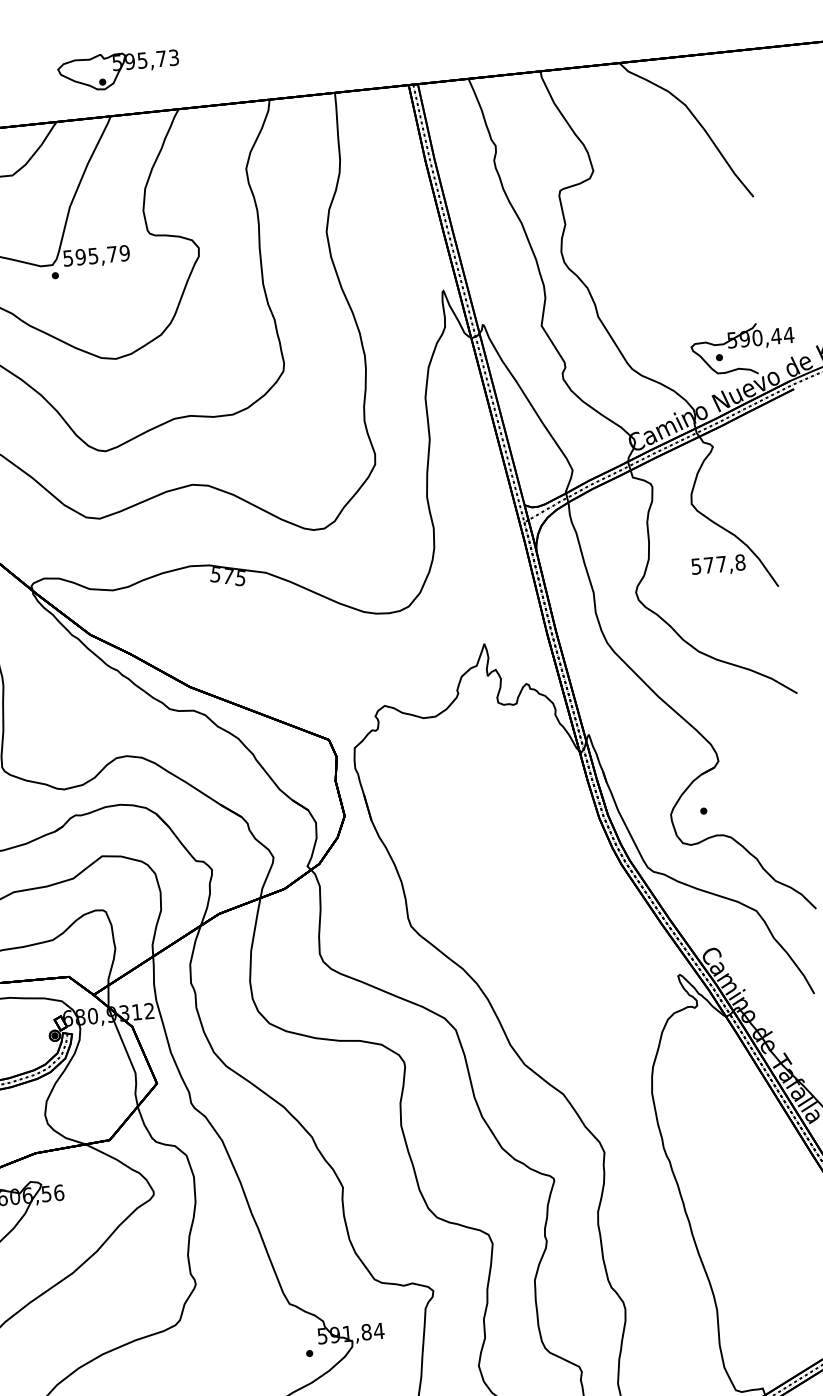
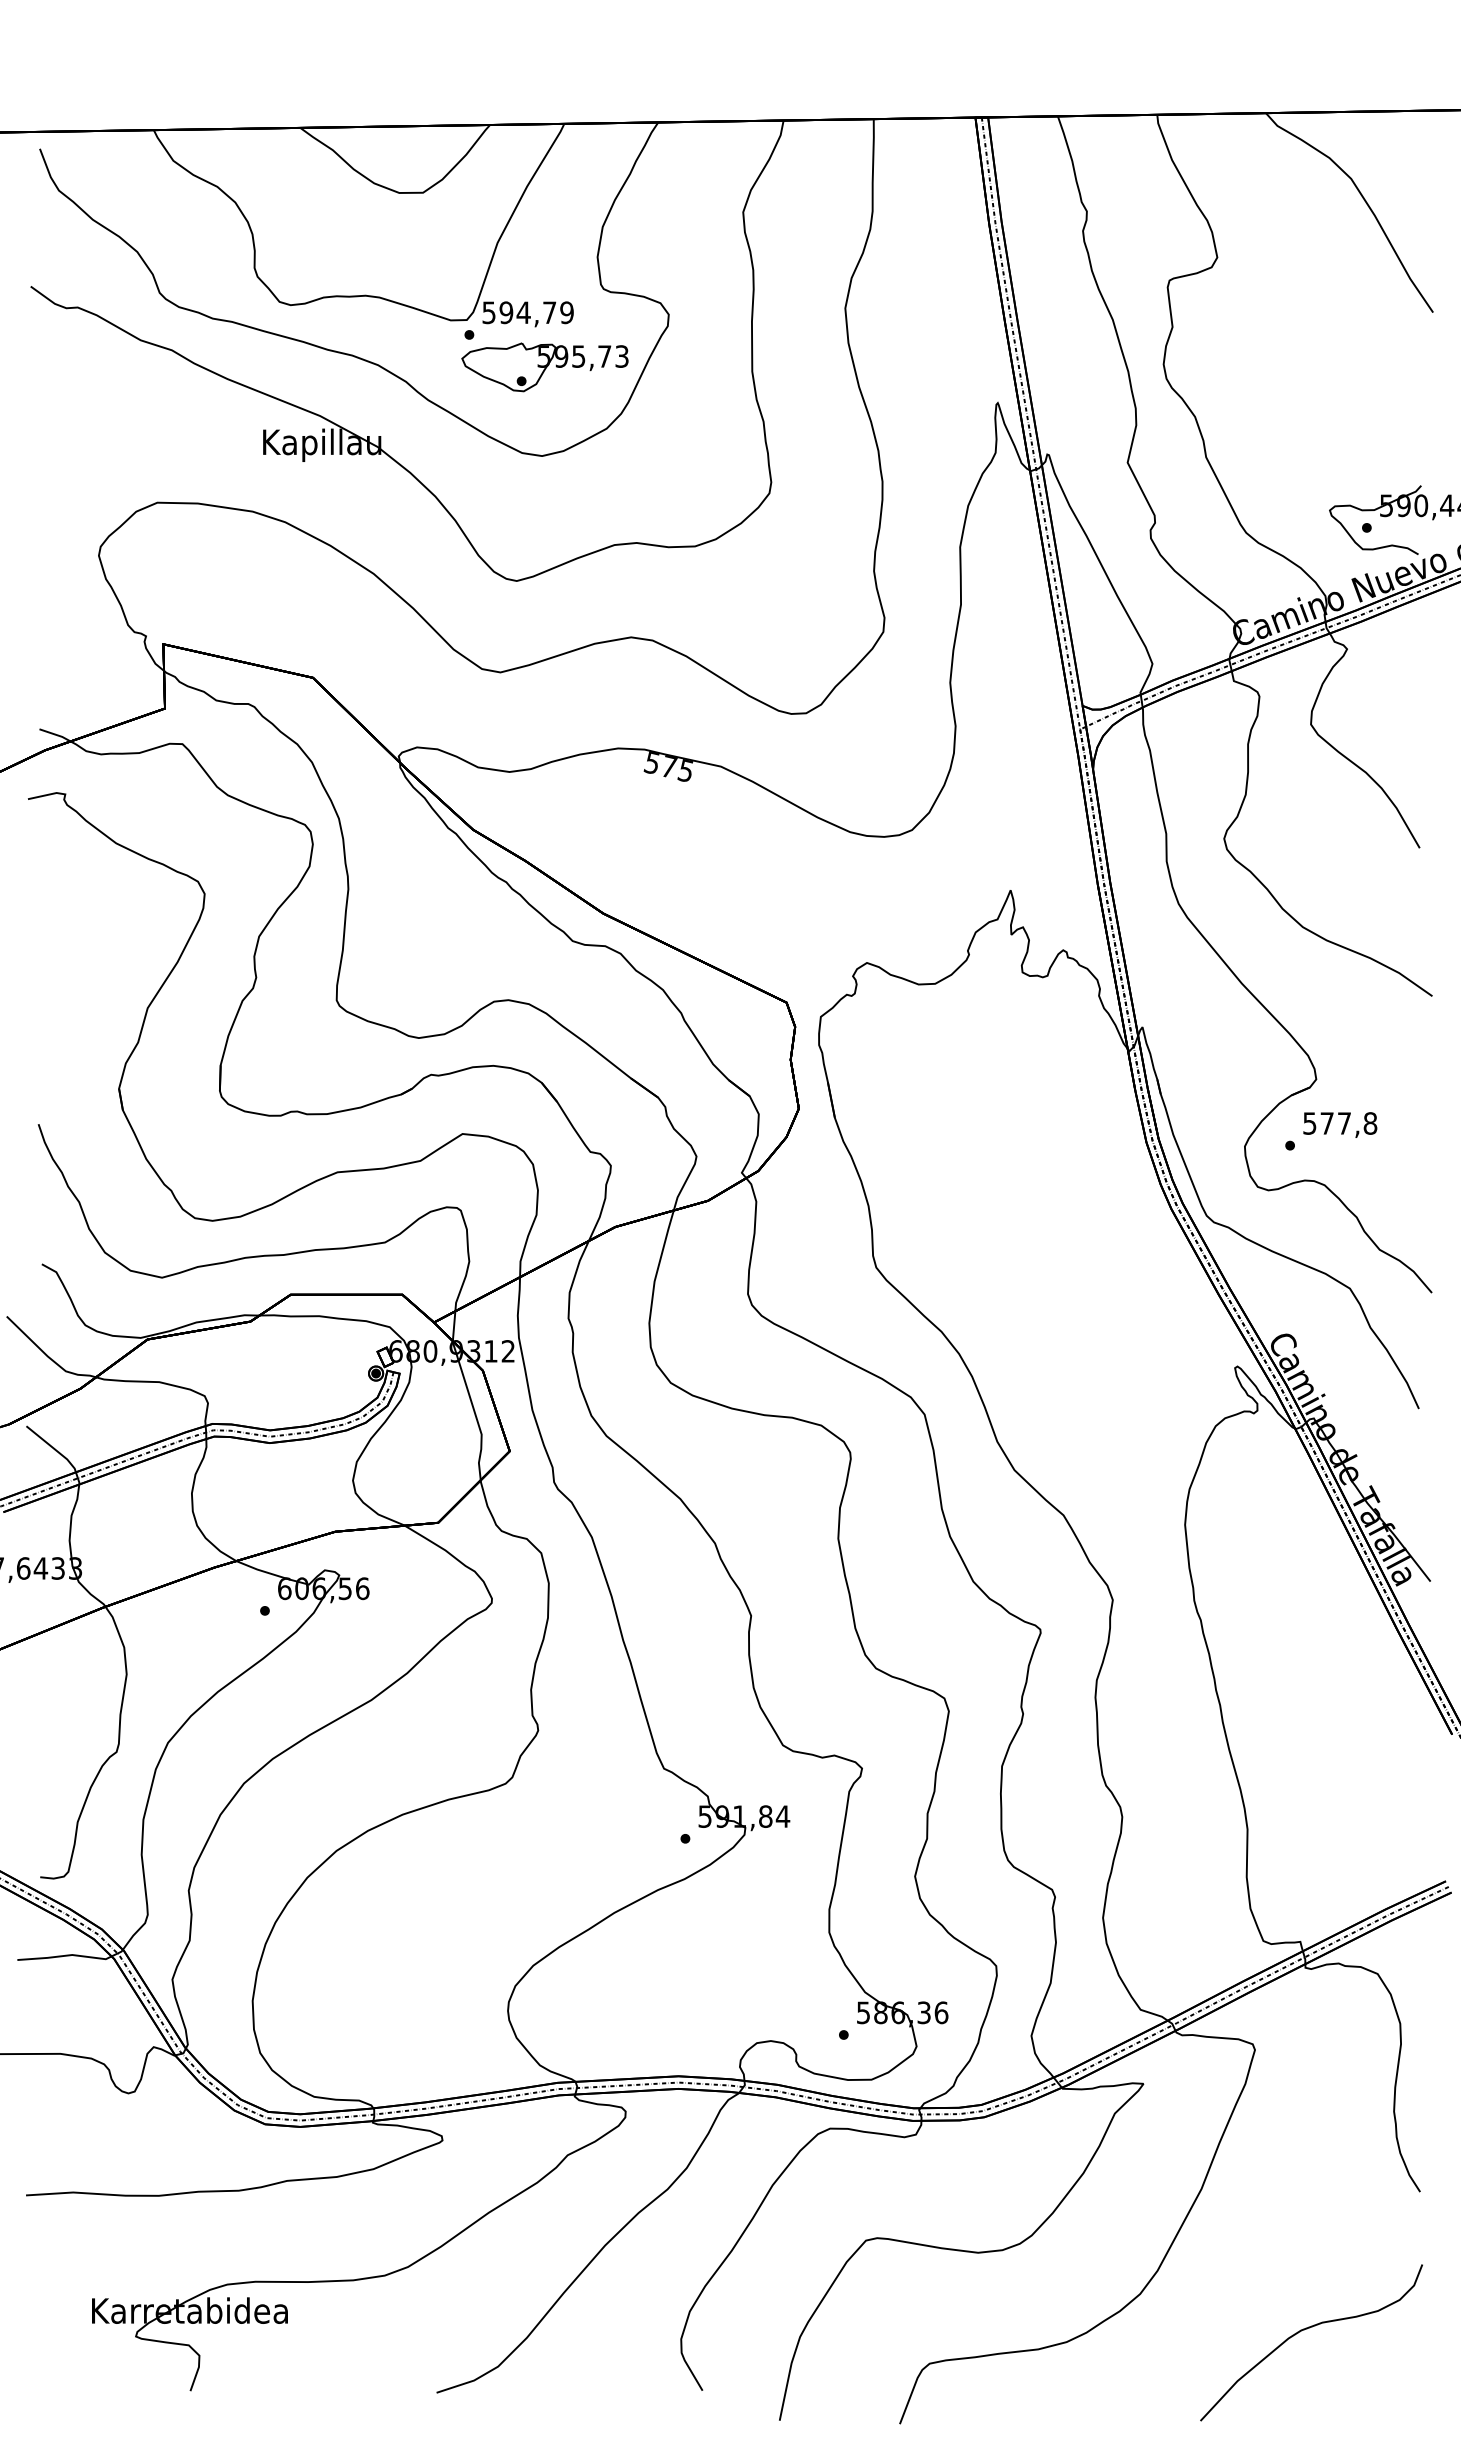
part: (118, 70) -> (544, 367), moved
text: (93, 255) -> (523, 312), 595,79 -> 594,79
text: (718, 565) -> (1340, 1124), moved

